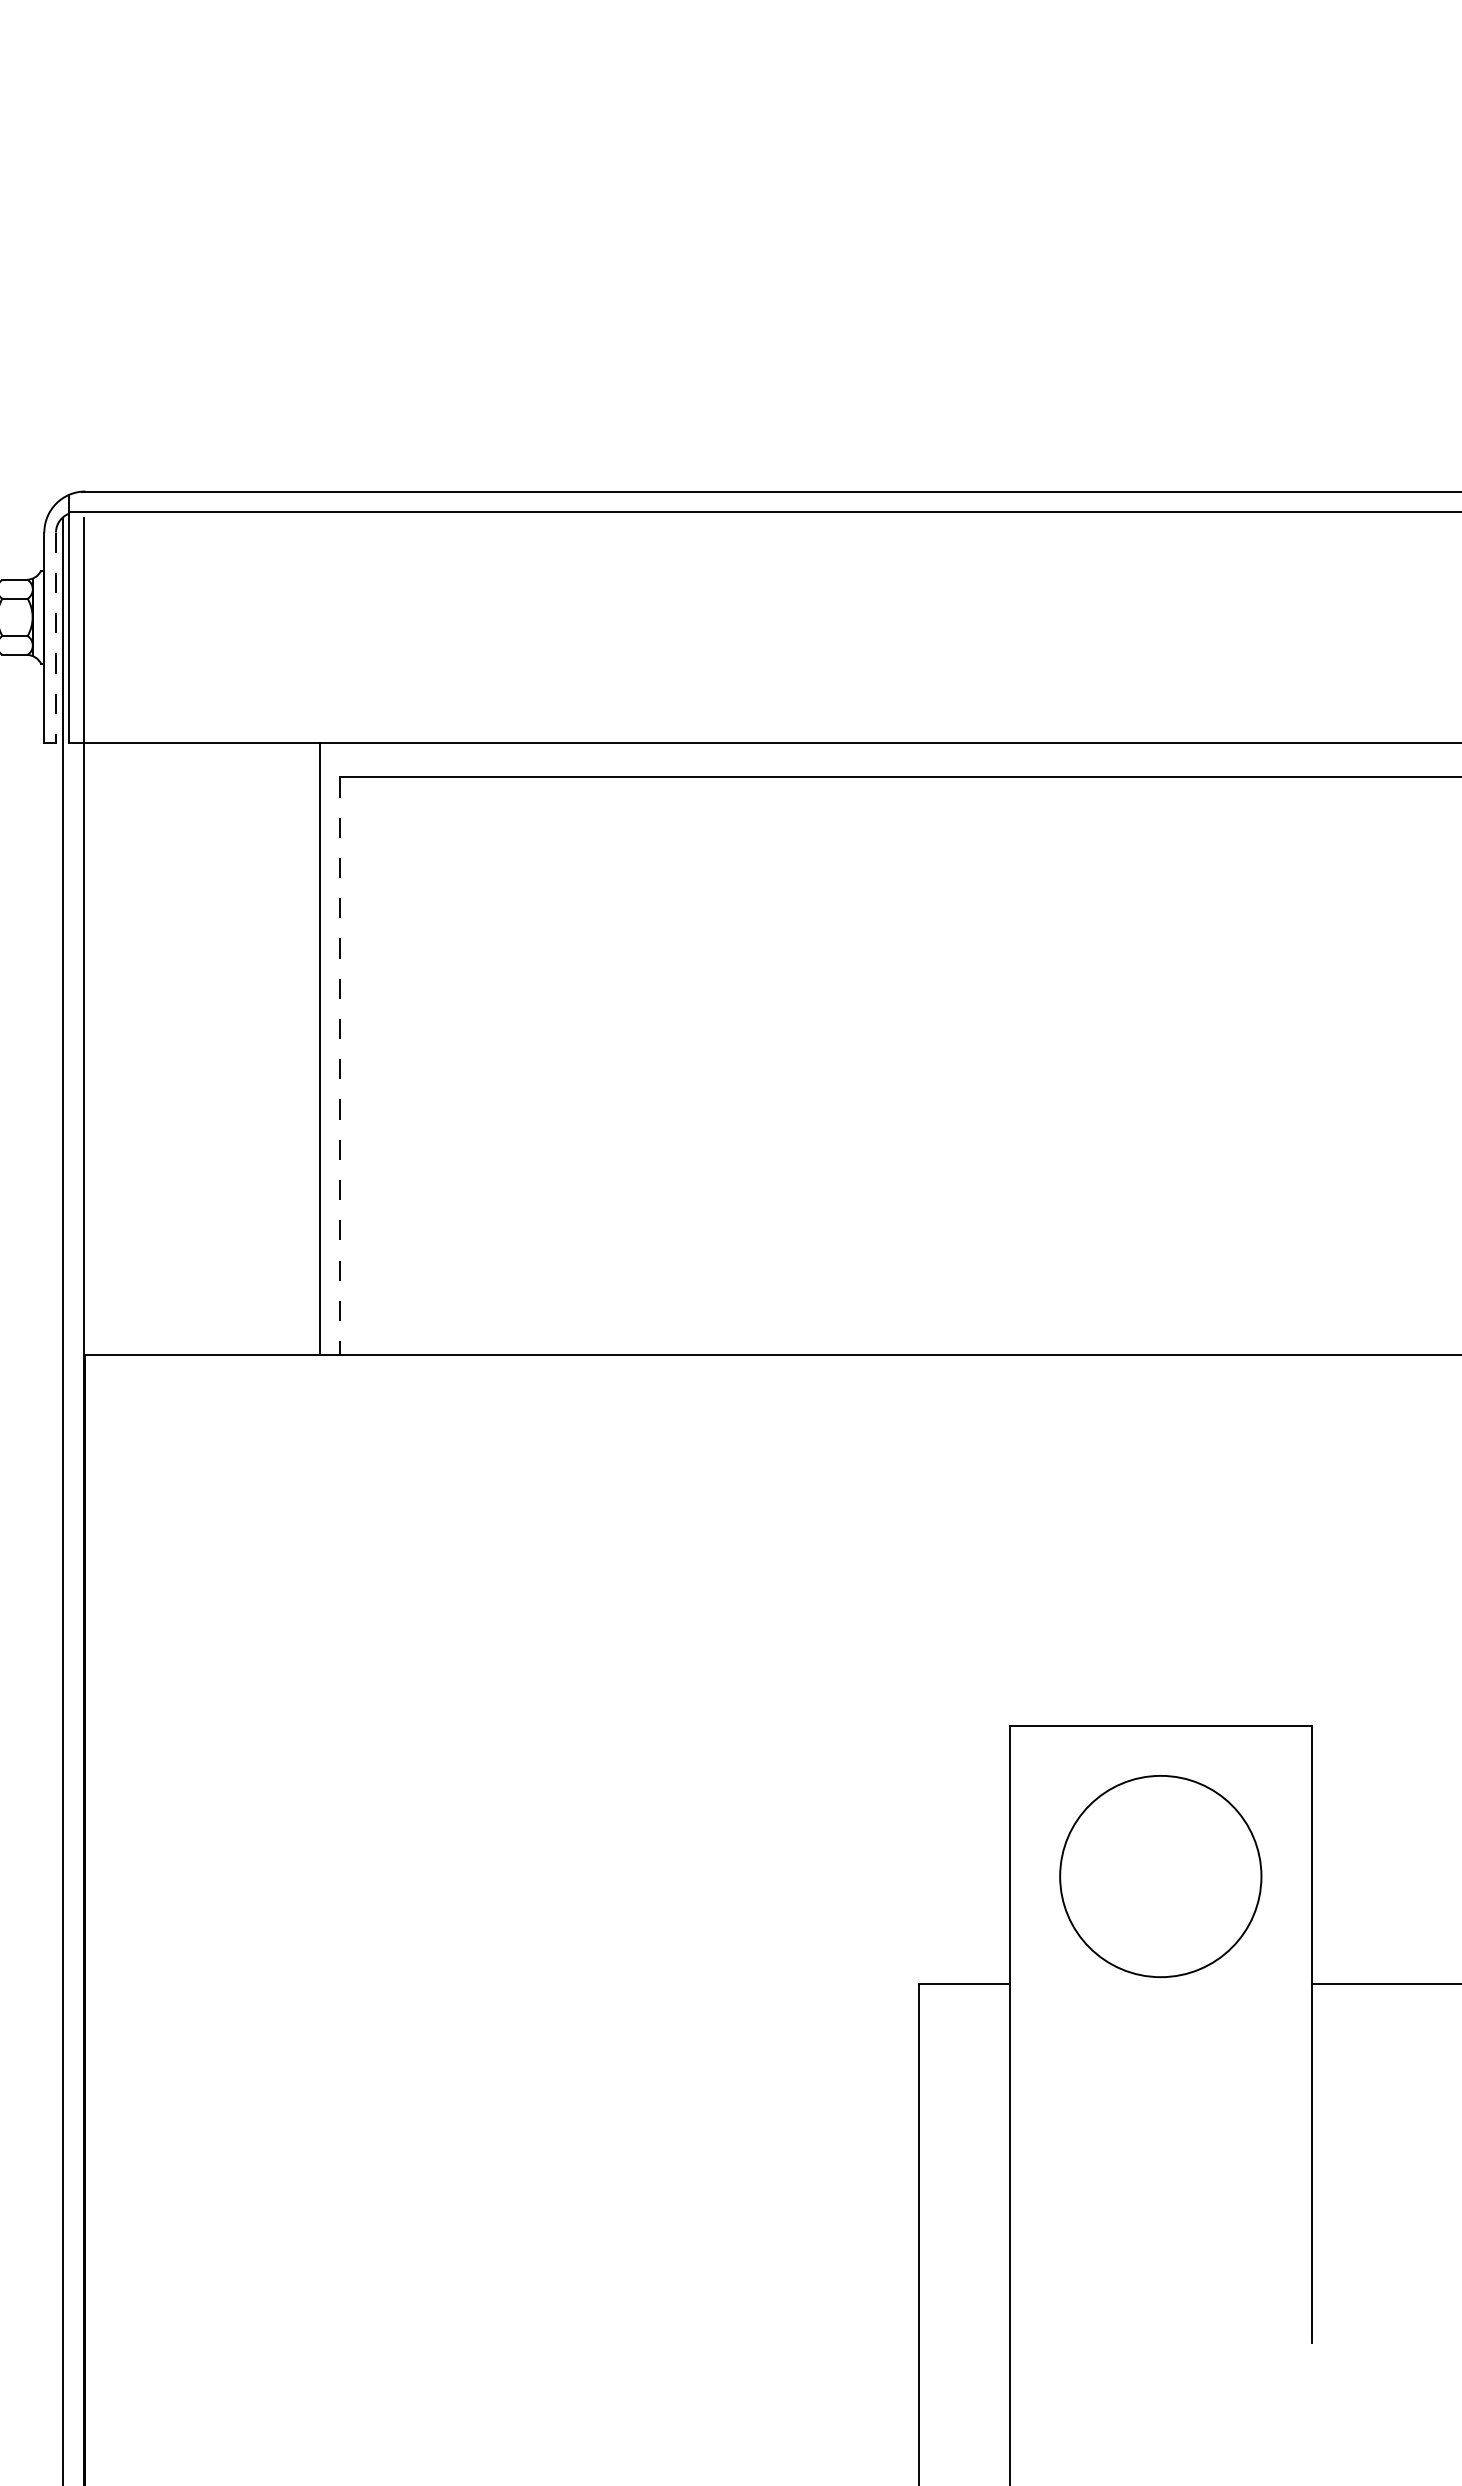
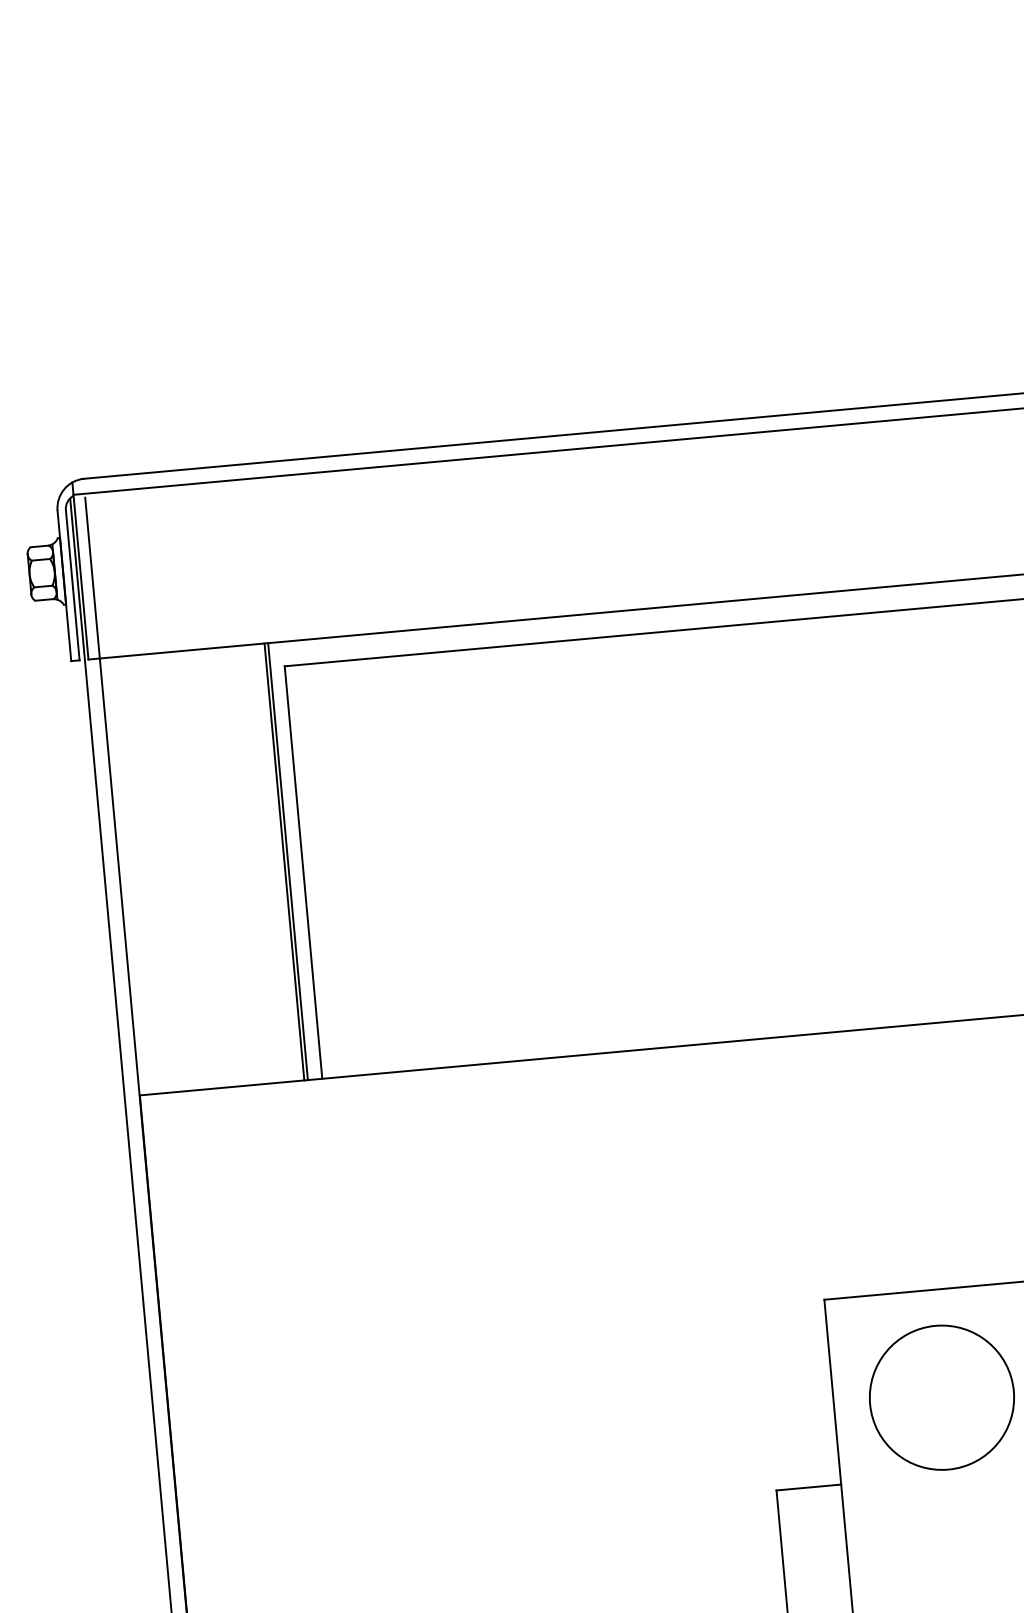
line: (56, 638) -> (73, 585), dashed -> solid
line: (315, 1049) -> (284, 862), added
line: (340, 1066) -> (303, 872), dashed -> solid

